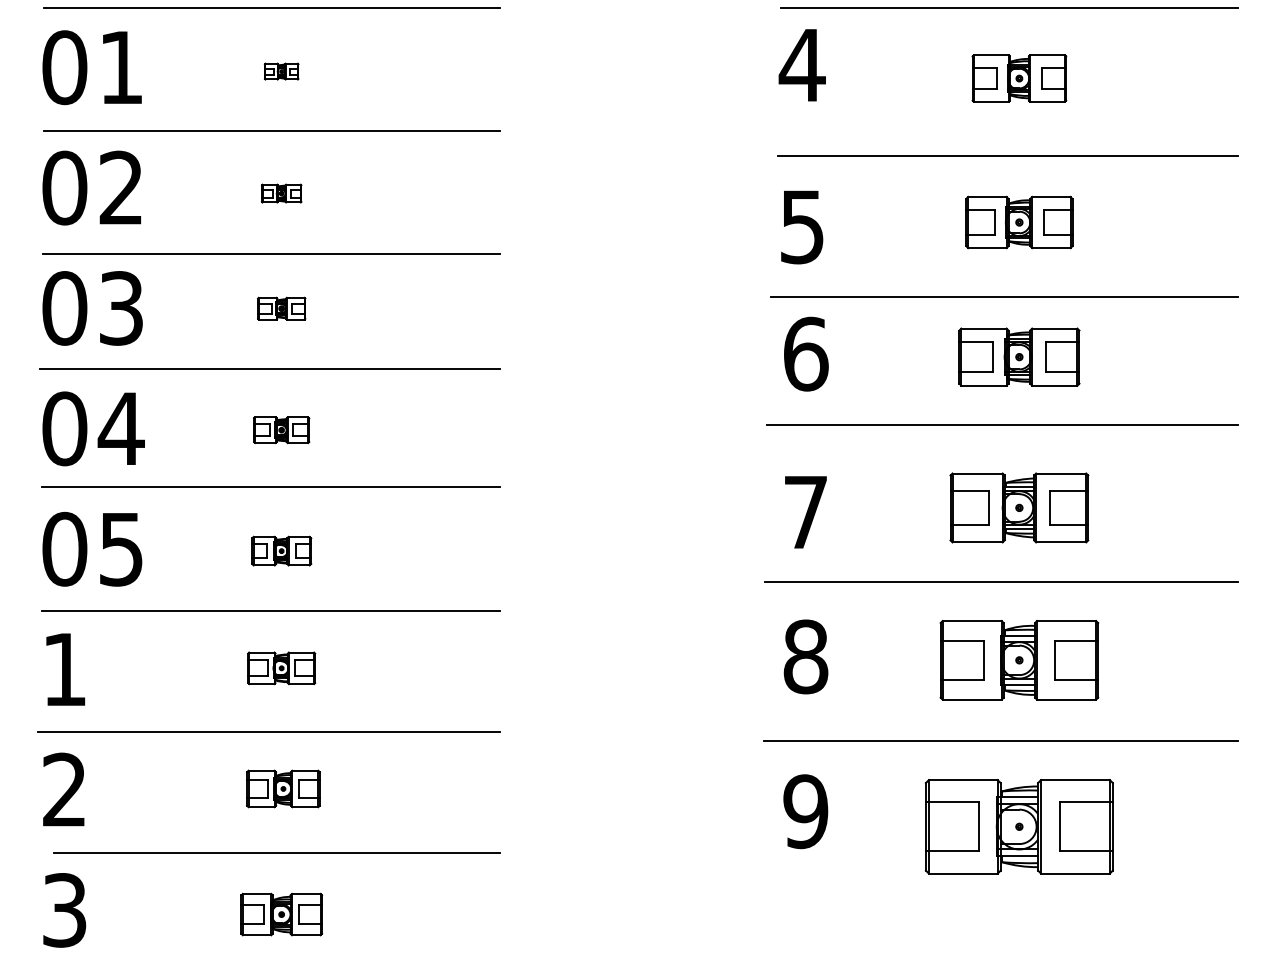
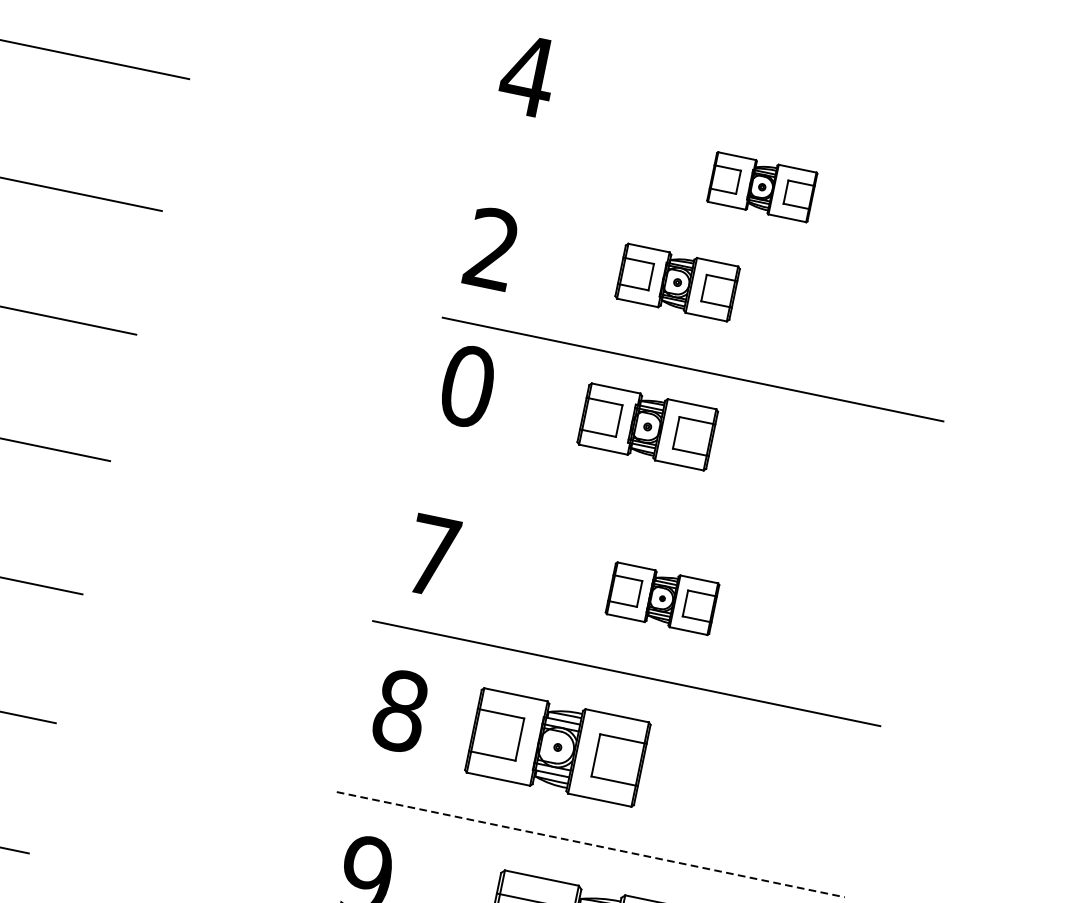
line: (1009, 8) -> (762, 60), removed
part: (1019, 78) -> (762, 187), moved
line: (1007, 156) -> (727, 219), removed
part: (1019, 222) -> (677, 282), moved
text: (801, 226) -> (491, 248), 5 -> 2
text: (805, 353) -> (467, 385), 6 -> 0
part: (1019, 356) -> (647, 426), moved
line: (1002, 424) -> (662, 505), removed
part: (1019, 507) -> (662, 598), size x0.7
part: (1019, 659) -> (558, 746), moved
line: (1000, 741) -> (590, 844), solid -> dashed

